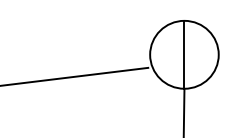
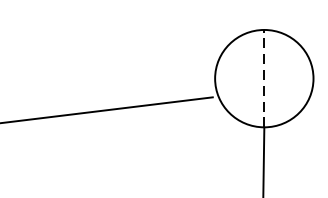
line: (184, 54) -> (264, 78), solid -> dashed

